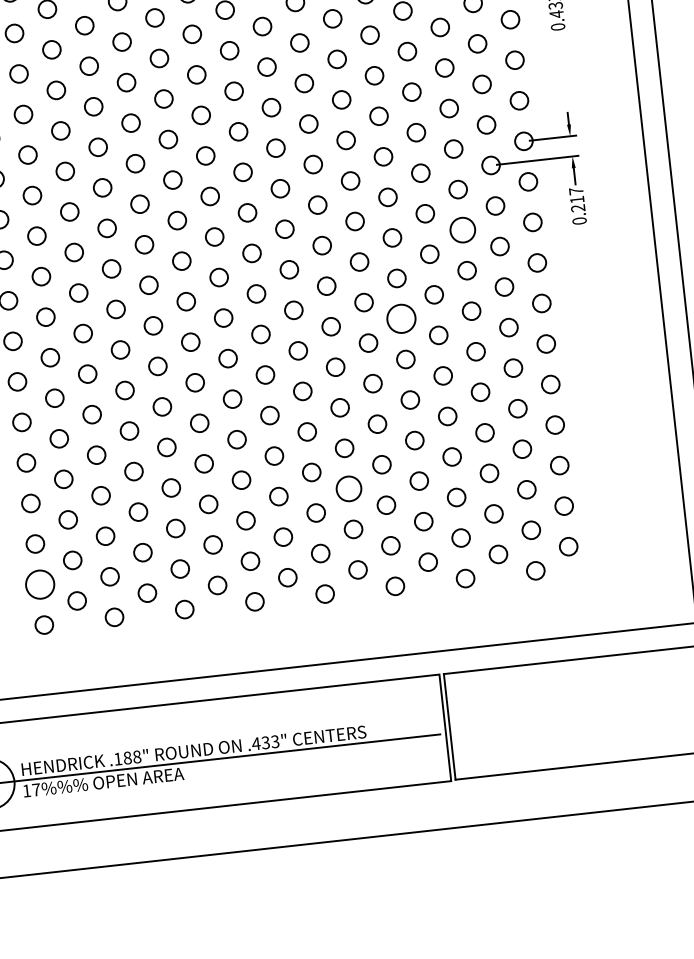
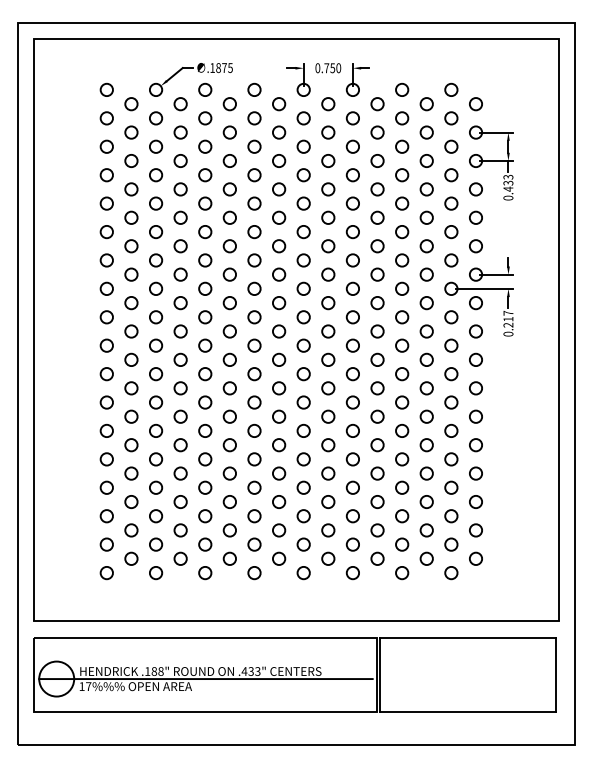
circle: (462, 230) -> (426, 331), size x0.71
circle: (401, 319) -> (377, 388), size x0.62
circle: (349, 488) -> (328, 501), size x0.71
circle: (39, 584) -> (106, 544), size x0.62

